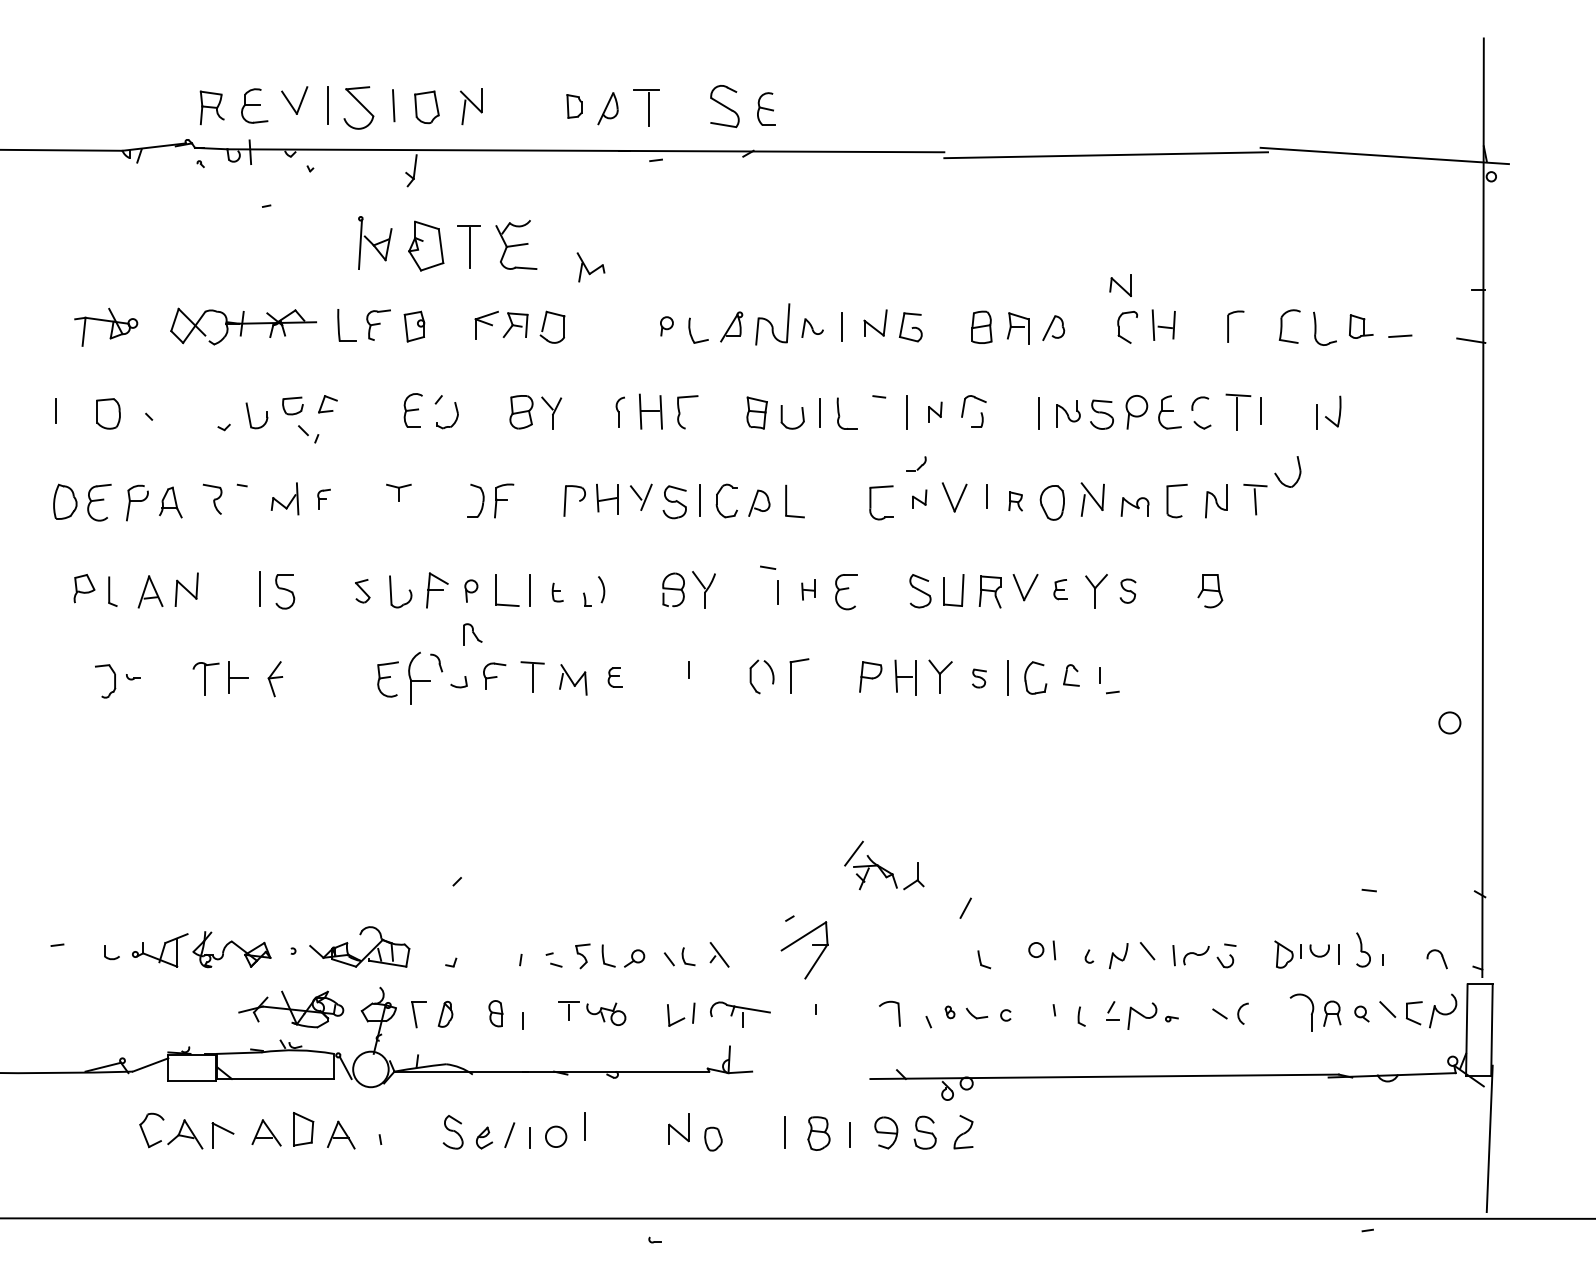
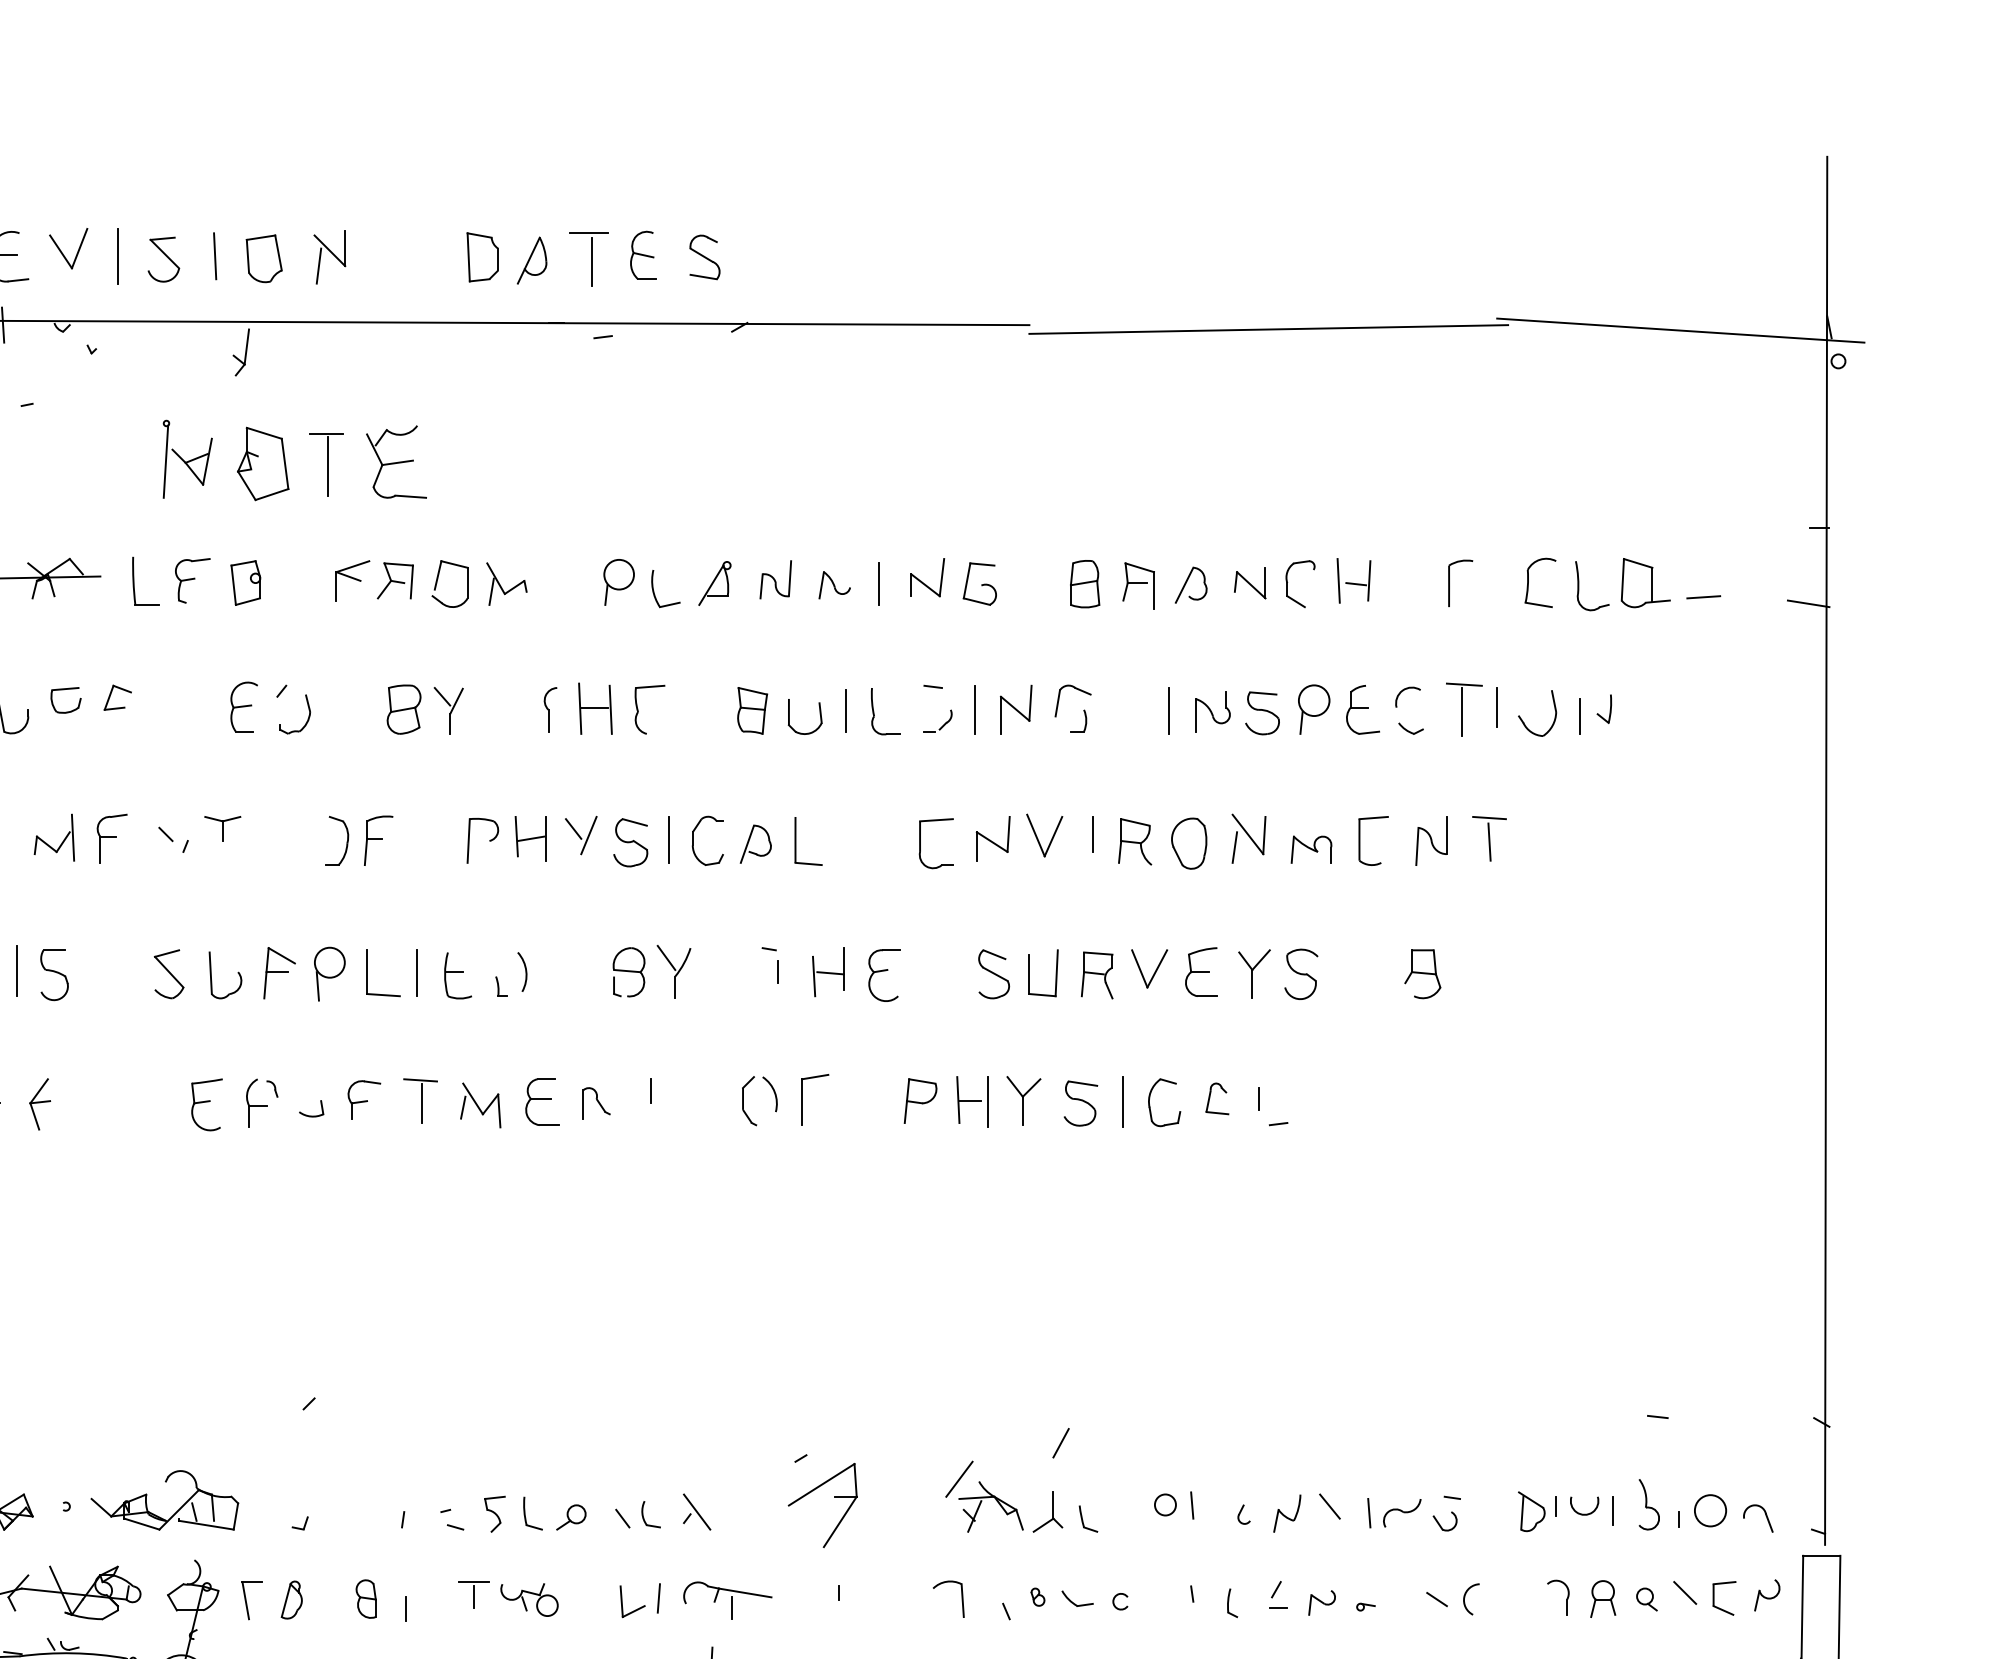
part: (574, 106) -> (482, 257), size x1.43
part: (724, 106) -> (704, 257), size x0.71
part: (359, 107) -> (164, 258), size x0.71
part: (766, 108) -> (643, 254), moved
part: (590, 267) -> (506, 584), moved
part: (1120, 285) -> (1250, 582), moved
part: (772, 324) -> (775, 579), size x0.62
part: (666, 326) -> (618, 582), size x1.67
part: (1361, 326) -> (1646, 582), size x1.43
part: (935, 412) -> (1016, 709), size x1.67
part: (1332, 412) -> (1603, 709), size x0.62
part: (308, 434) -> (173, 840), moved
part: (916, 463) -> (937, 720), moved
part: (1279, 477) -> (1525, 721), moved
part: (919, 498) -> (992, 837), size x1.67
part: (323, 499) -> (111, 838), size x1.67
part: (1015, 501) -> (1134, 841), size x1.67
part: (768, 584) -> (769, 964), size x0.62
part: (808, 589) -> (828, 971), size x1.67
part: (1060, 589) -> (1201, 971), size x1.67
part: (471, 590) -> (330, 973), size x1.67
part: (1127, 590) -> (1300, 973), size x1.43
part: (362, 591) -> (168, 974), size x1.43
part: (557, 592) -> (457, 976), size x1.67
part: (472, 634) -> (596, 1103), moved
part: (615, 677) -> (543, 1101), size x1.67
part: (425, 678) -> (262, 1103), size x0.62
part: (979, 678) -> (1081, 1103), size x1.67
circle: (1449, 722) -> (1709, 1510), moved
part: (884, 865) -> (1004, 1496), moved
part: (1443, 1011) -> (1767, 1595), size x0.62
part: (1301, 1012) -> (1557, 1597), size x0.62
part: (1141, 1016) -> (1321, 1603), size x0.62

